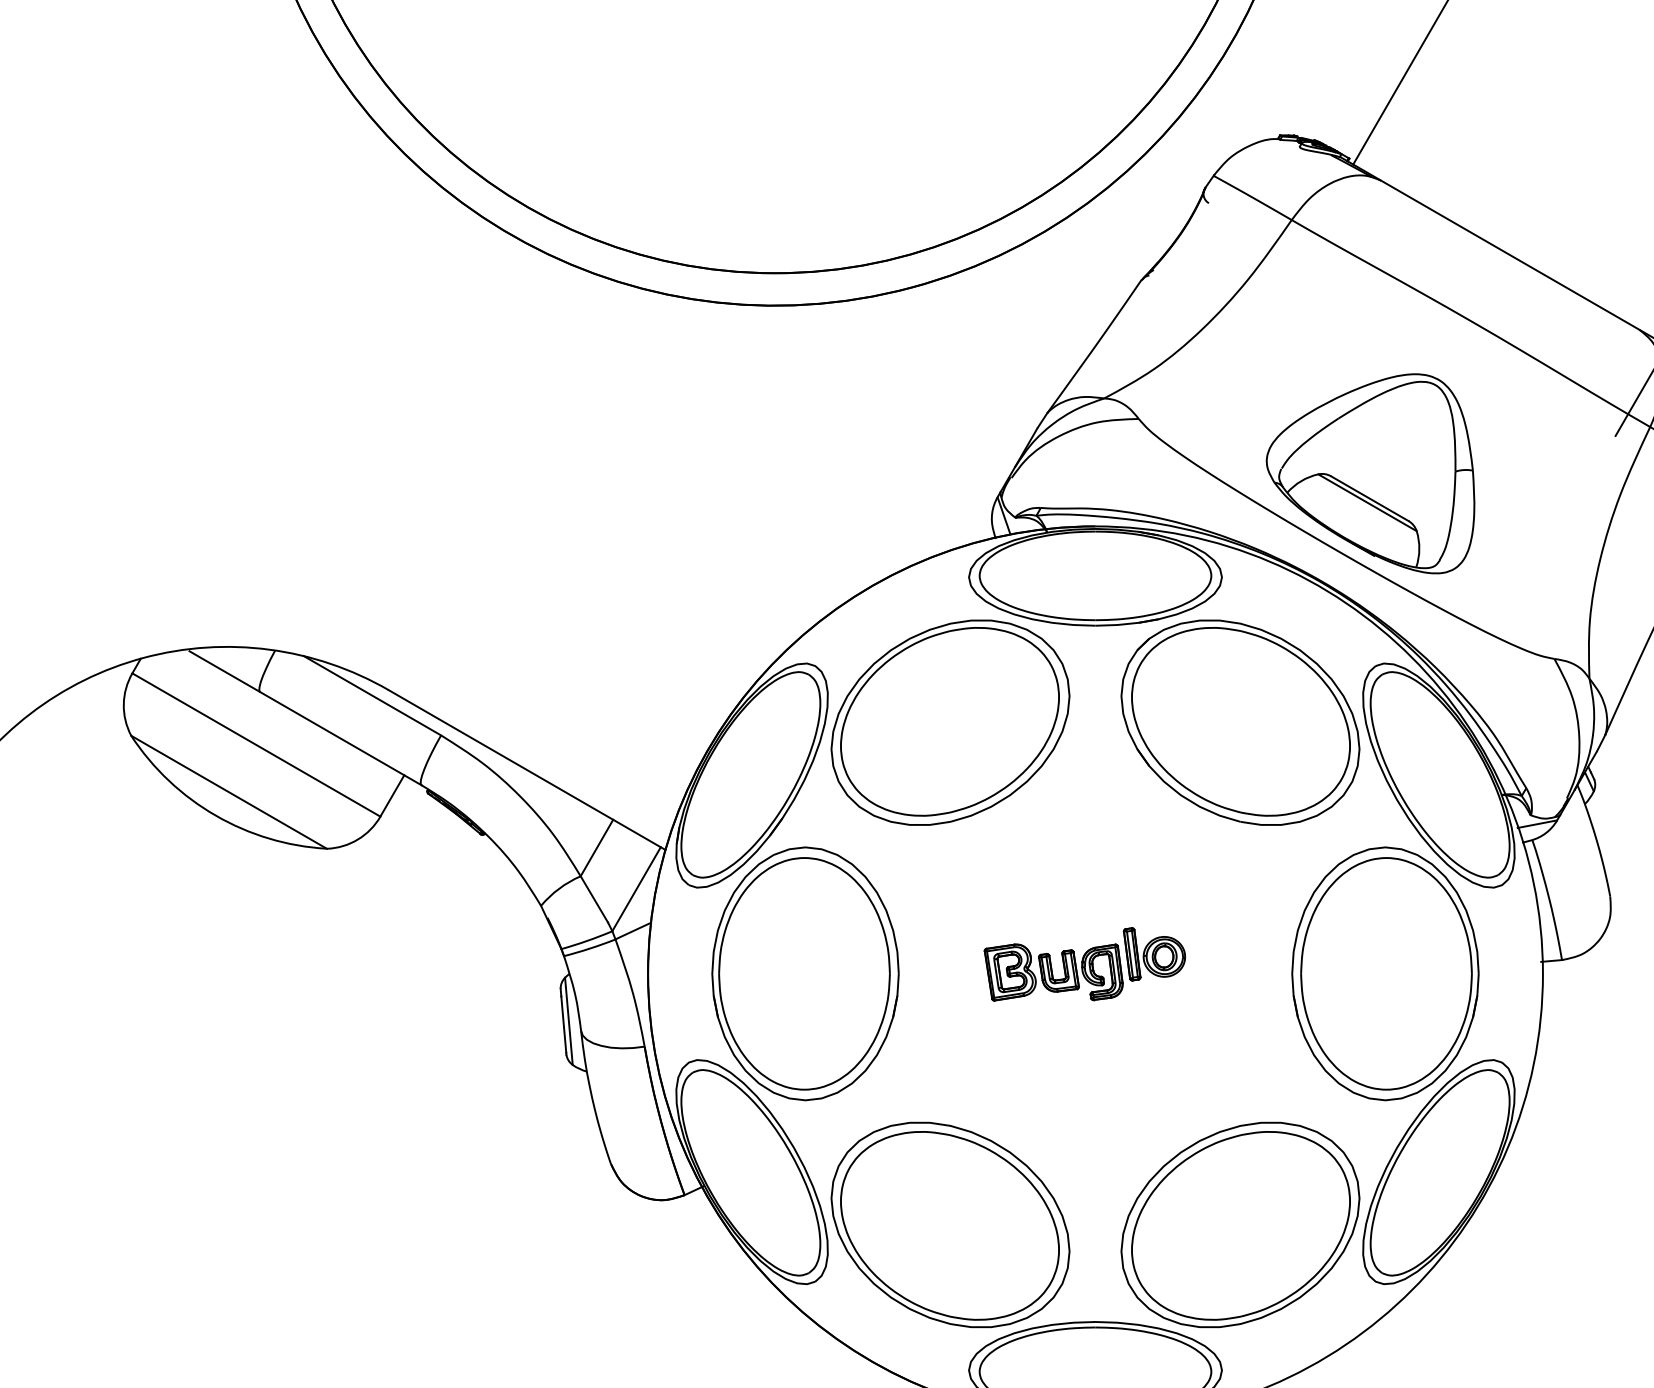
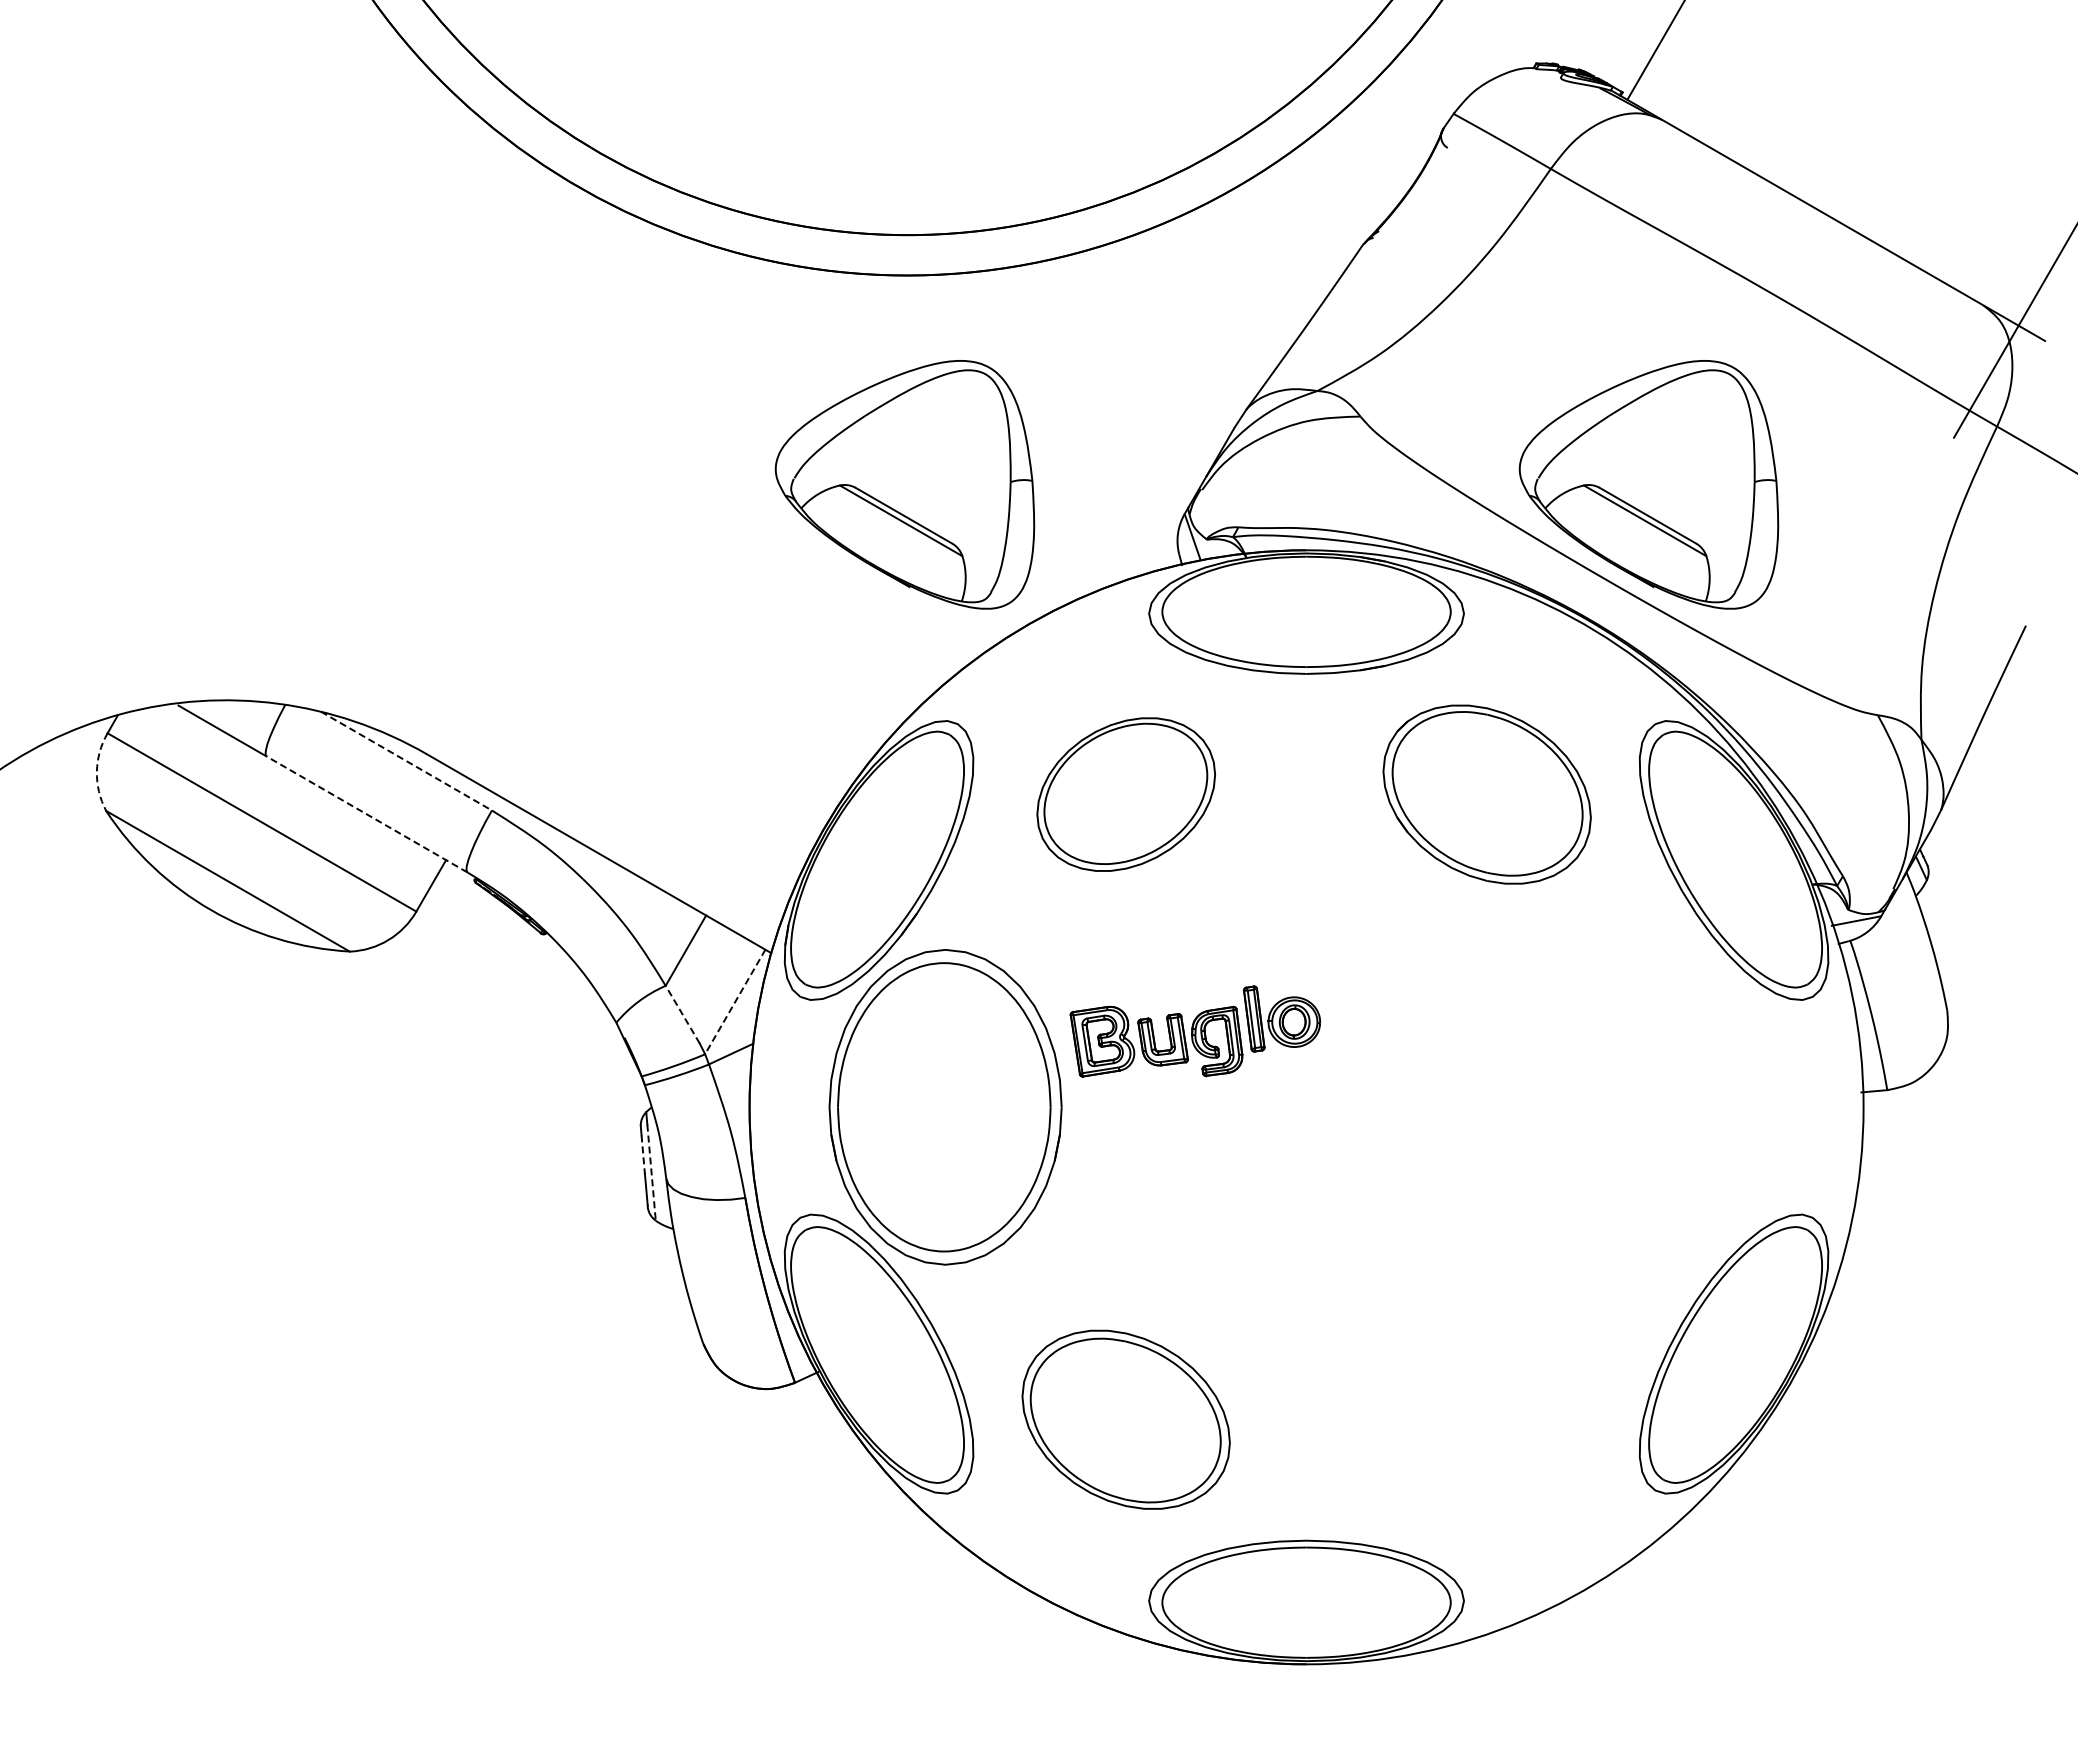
part: (772, 473) -> (904, 484), added
line: (372, 696) -> (406, 761), solid -> dashed
arc: (123, 704) -> (96, 771), solid -> dashed
part: (950, 722) -> (1126, 794), size x0.6
part: (1240, 722) -> (1487, 794), size x0.7
line: (341, 738) -> (367, 814), solid -> dashed
line: (636, 889) -> (735, 1002), solid -> dashed
line: (594, 899) -> (682, 1014), solid -> dashed
part: (1084, 964) -> (1194, 1031), moved
part: (1385, 974) -> (1667, 1107), removed
line: (562, 1012) -> (643, 1155), solid -> dashed
line: (569, 1027) -> (651, 1173), solid -> dashed
part: (950, 1224) -> (1126, 1419), size x0.7
part: (1240, 1224) -> (1487, 1419), removed

